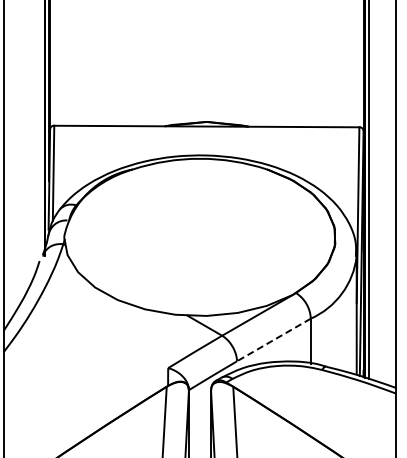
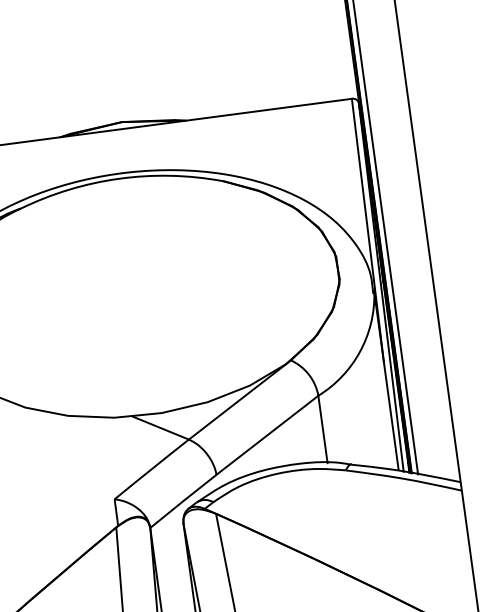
line: (273, 339) -> (266, 434), dashed -> solid

